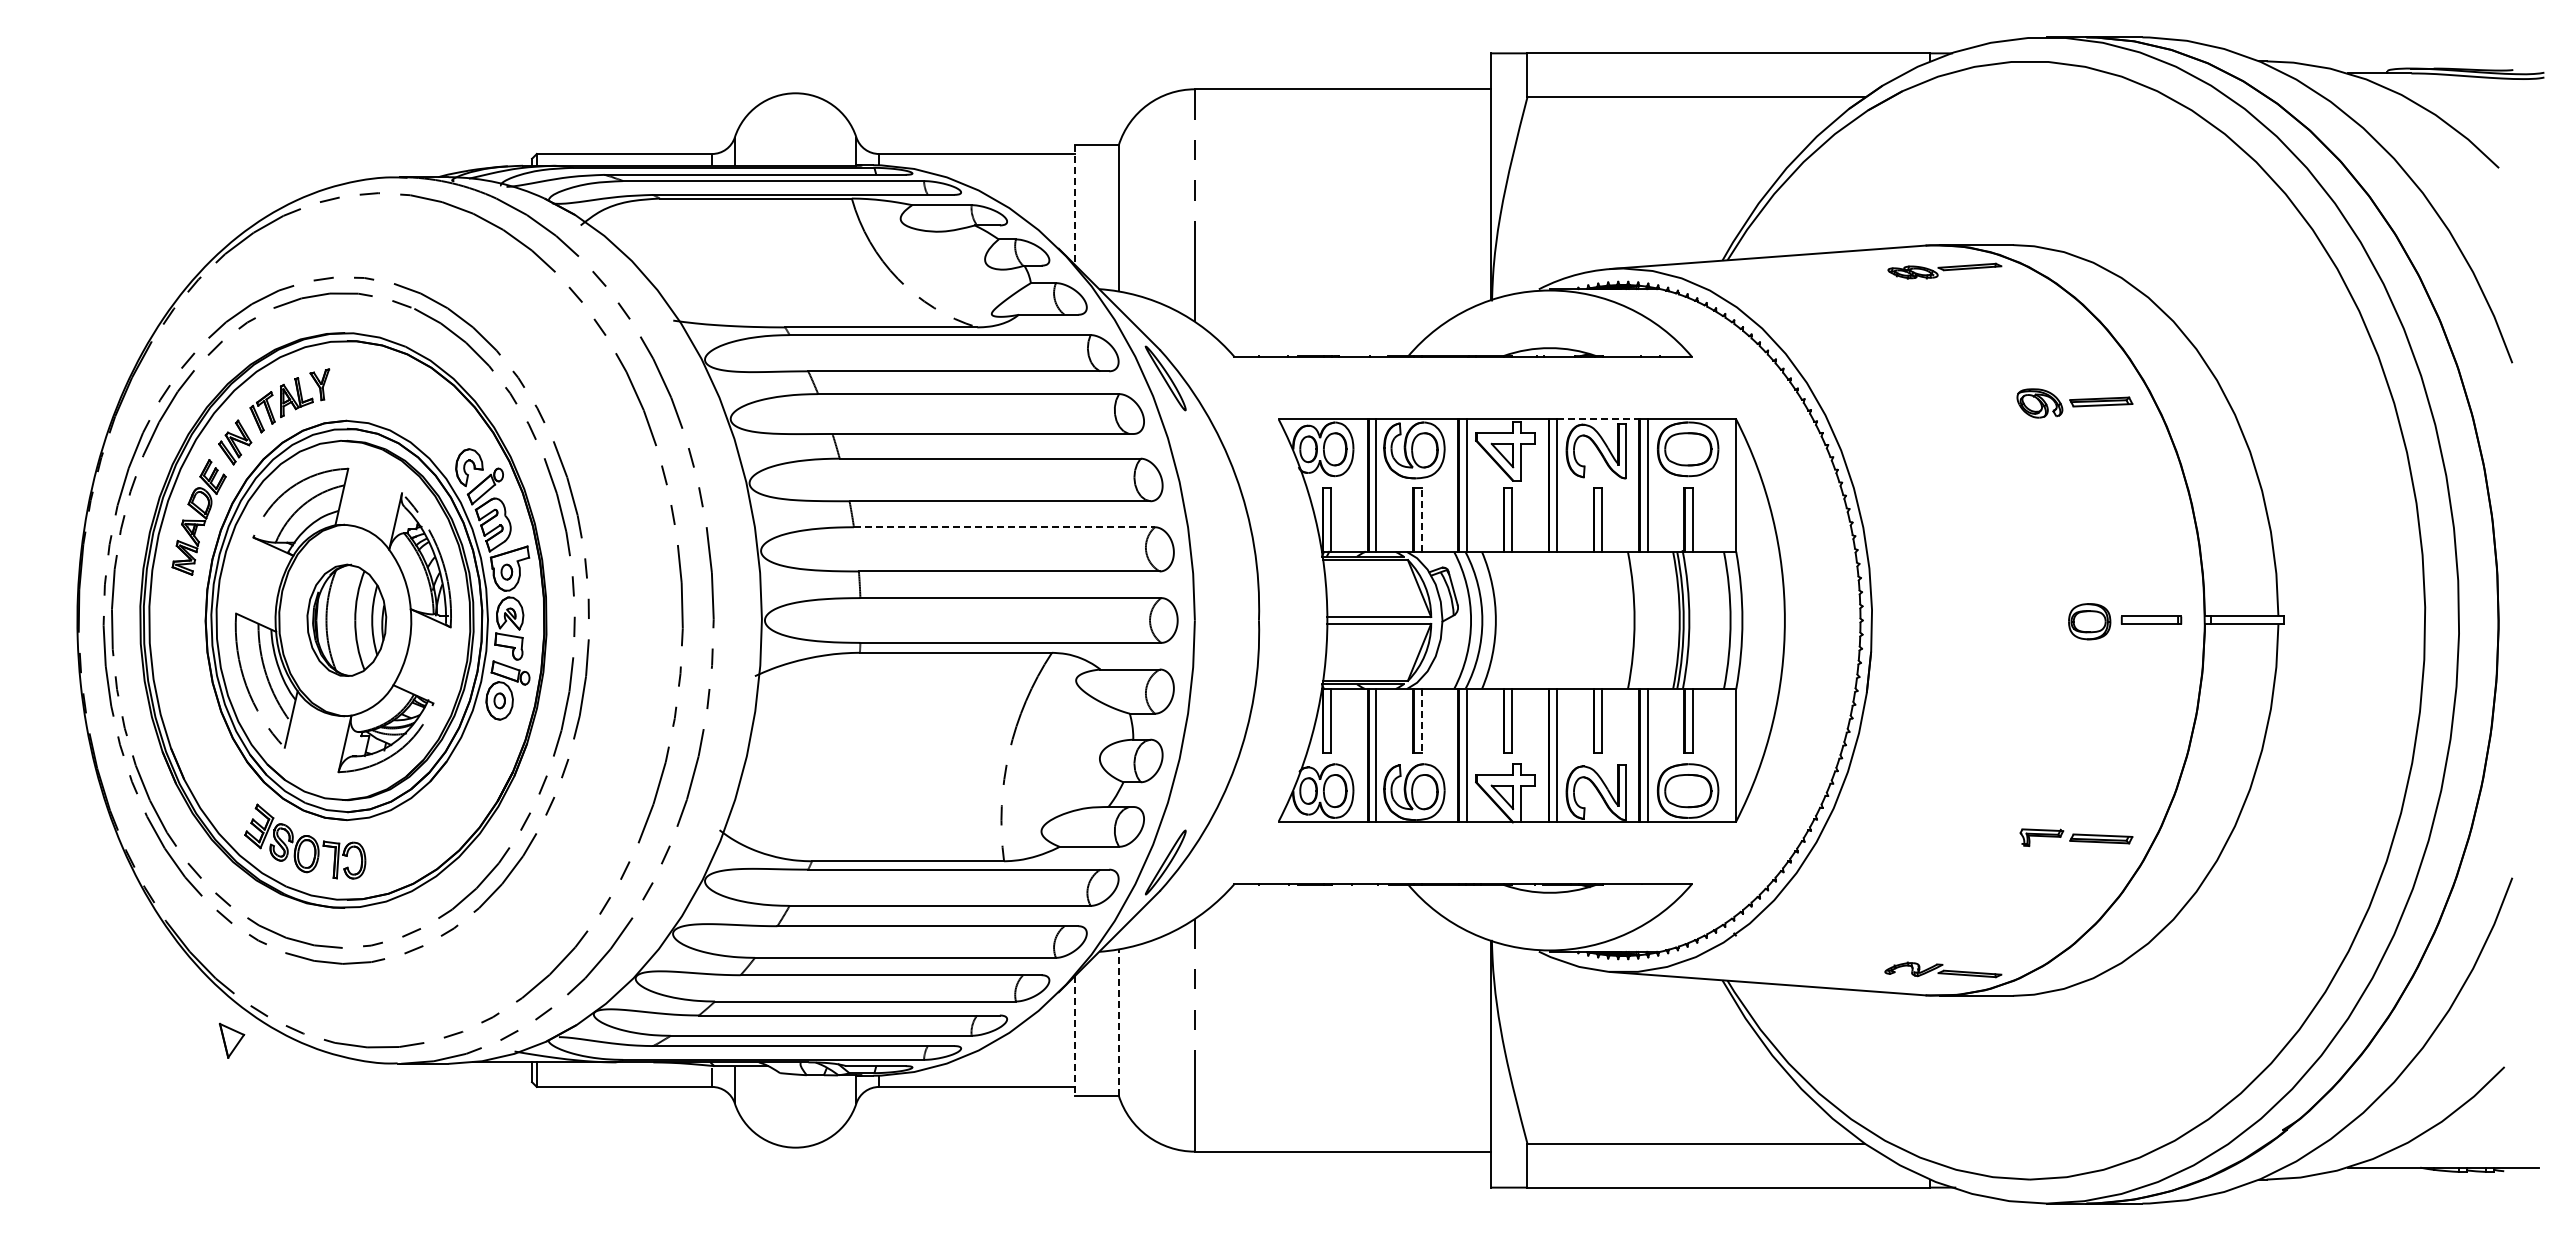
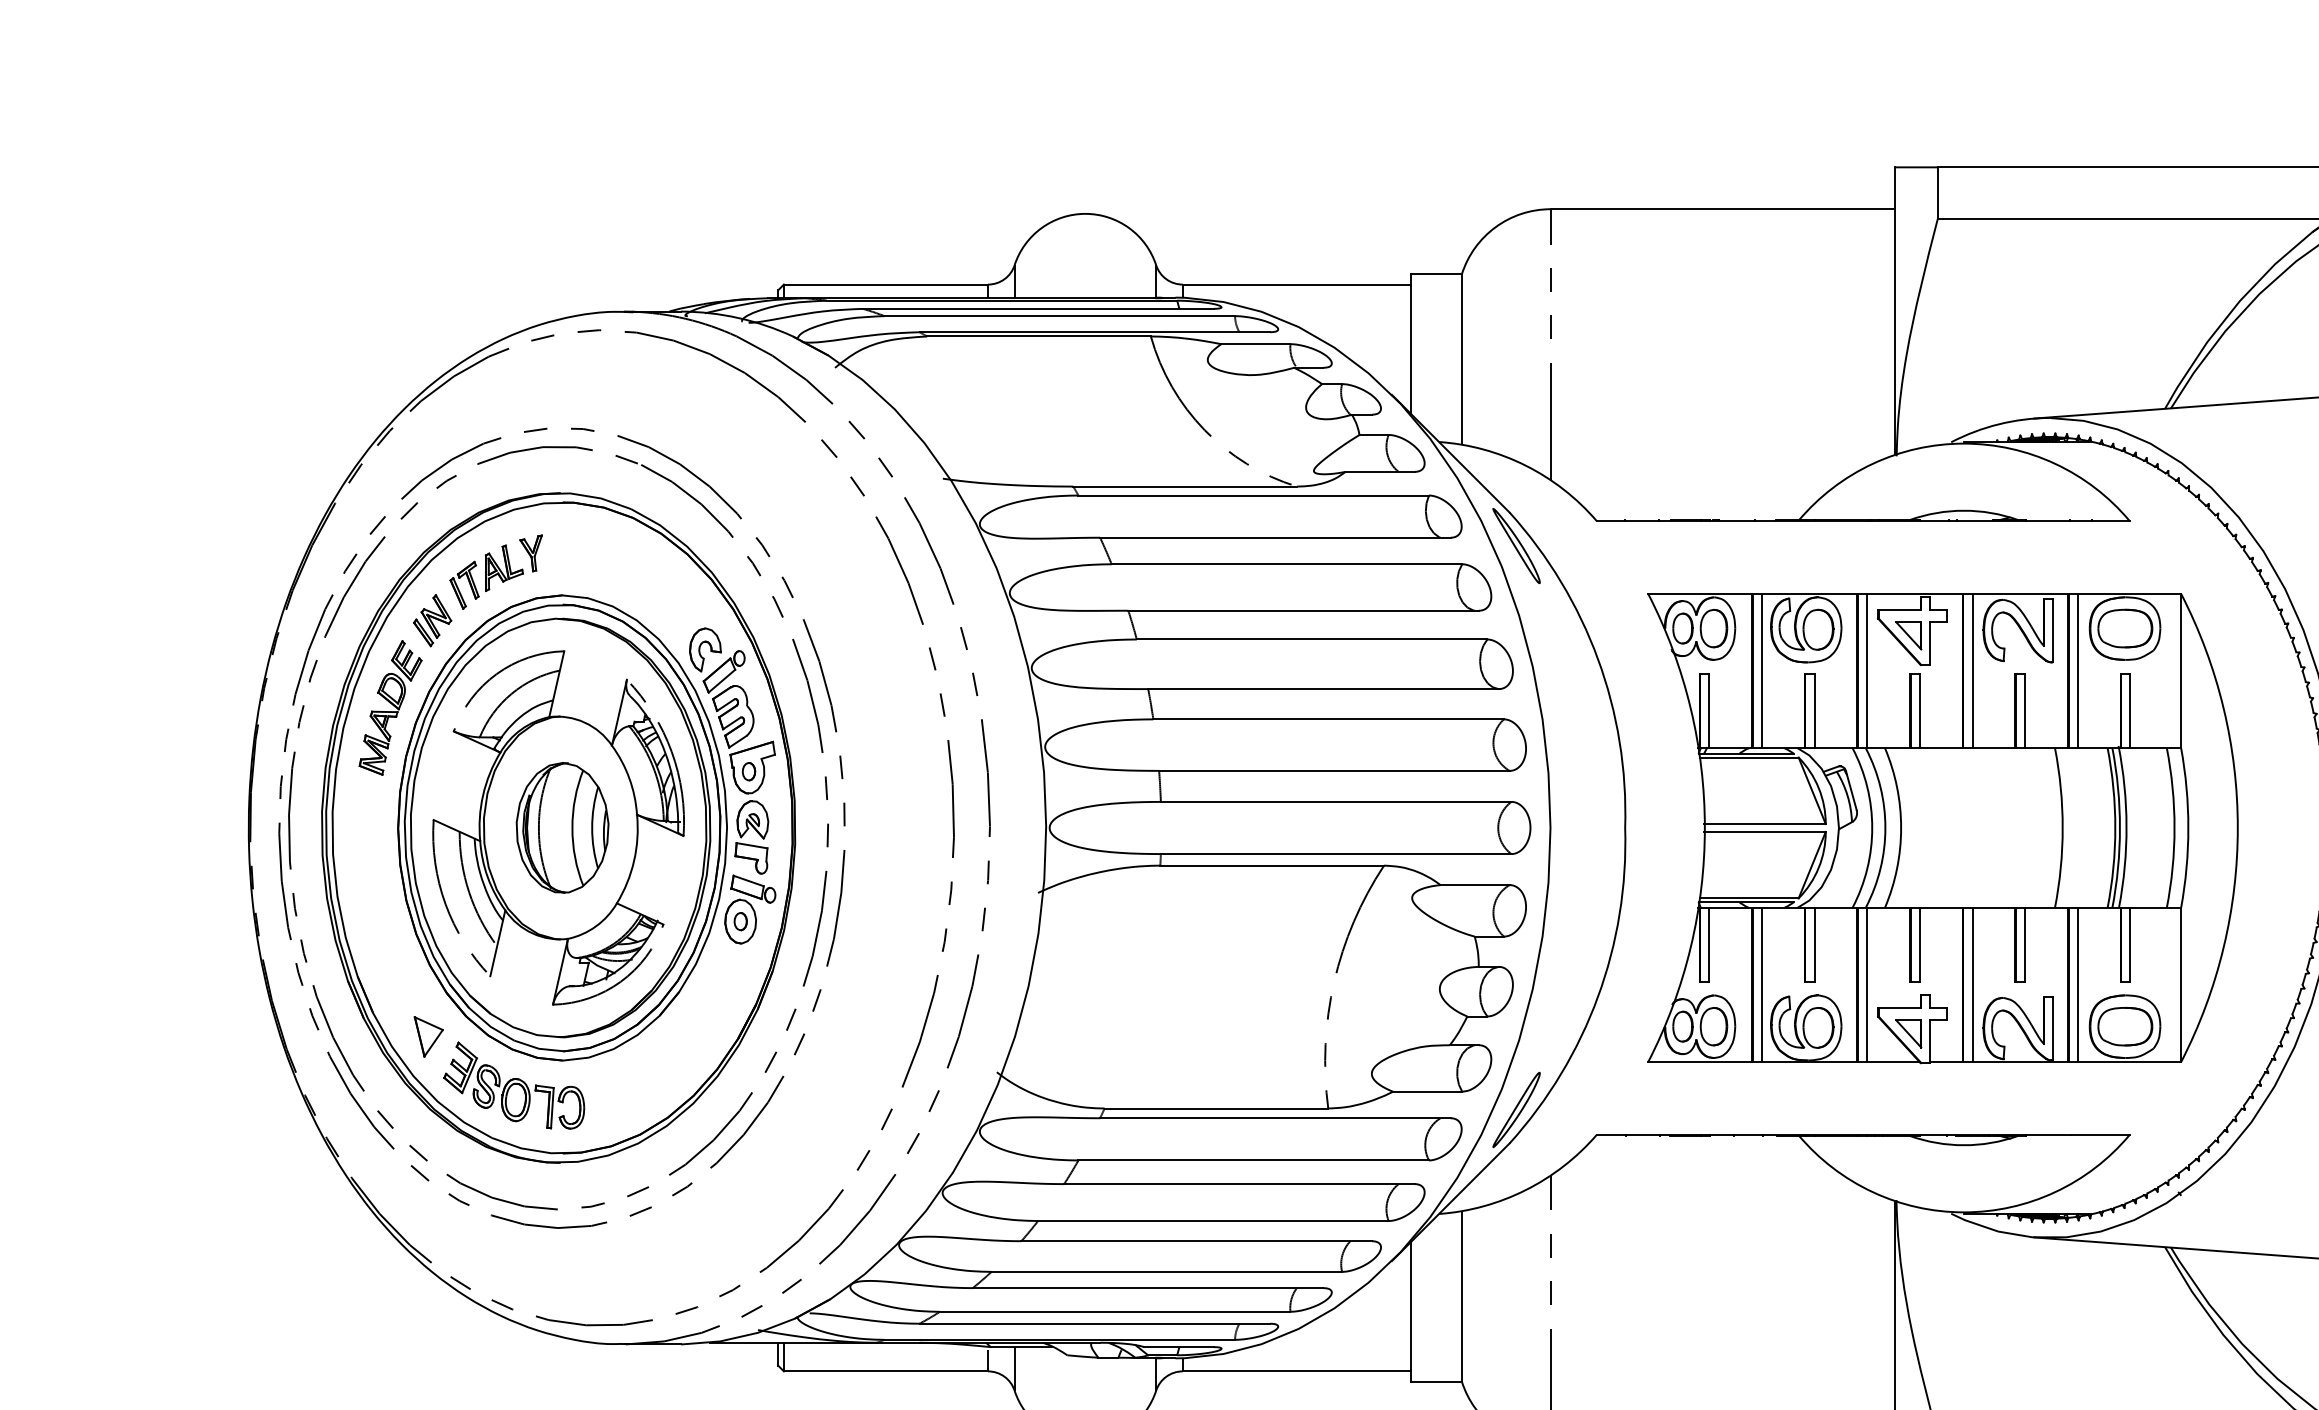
line: (1075, 205) -> (1411, 344), dashed -> solid
line: (1598, 419) -> (2020, 593), dashed -> solid
line: (1421, 519) -> (1814, 710), dashed -> solid
line: (1004, 527) -> (1328, 719), dashed -> solid
line: (1421, 721) -> (1814, 945), dashed -> solid
line: (1118, 1022) -> (1461, 1296), dashed -> solid
line: (1075, 1035) -> (1411, 1311), dashed -> solid
part: (232, 1040) -> (429, 1036), moved

